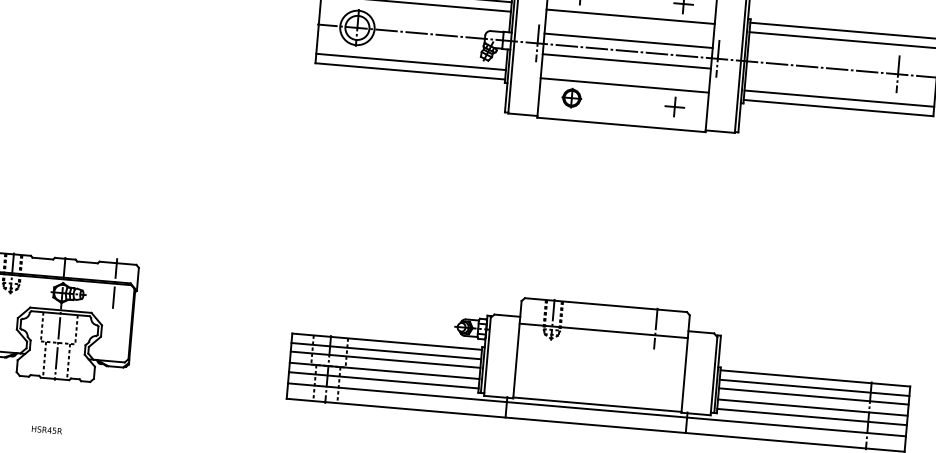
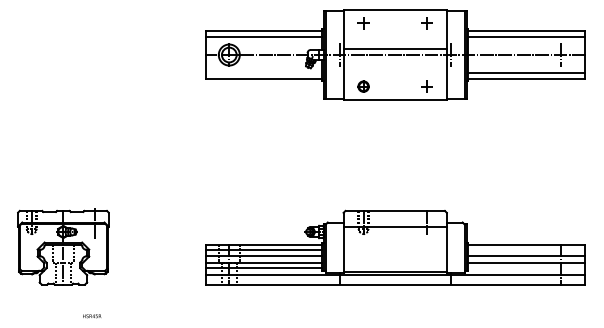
line: (629, 15) -> (394, 33), removed
line: (410, 61) -> (263, 72), removed
line: (625, 61) -> (394, 61), removed
line: (623, 85) -> (394, 76), removed
line: (814, 387) -> (526, 250), removed
line: (811, 417) -> (526, 268), removed
text: (47, 430) -> (92, 316), moved

